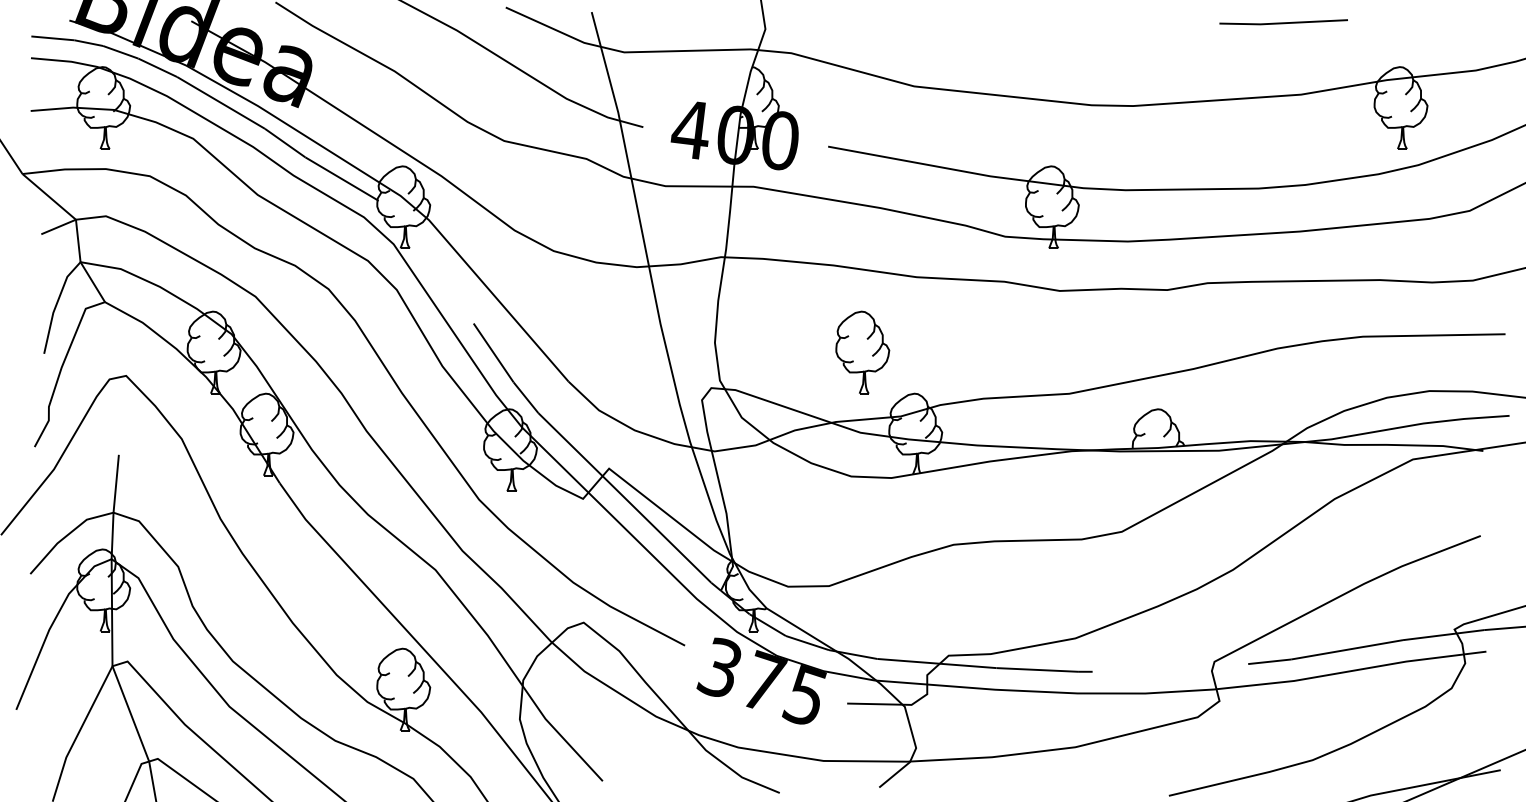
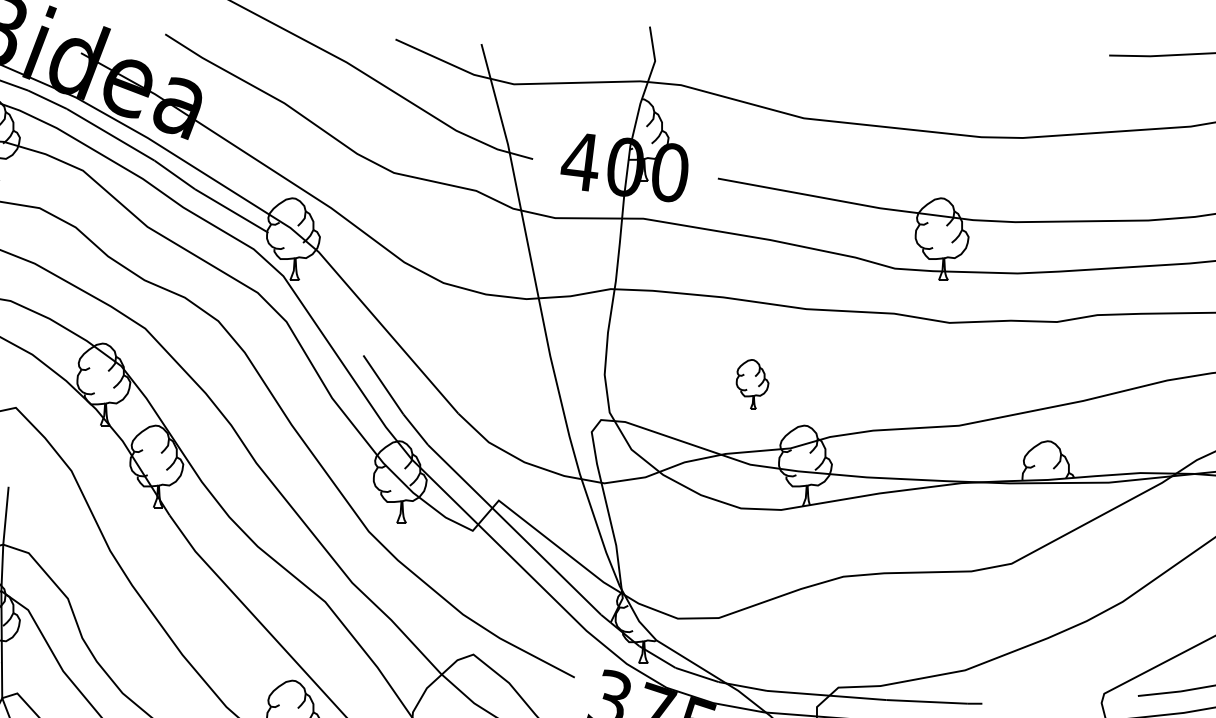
part: (862, 352) -> (752, 384), size x0.6

